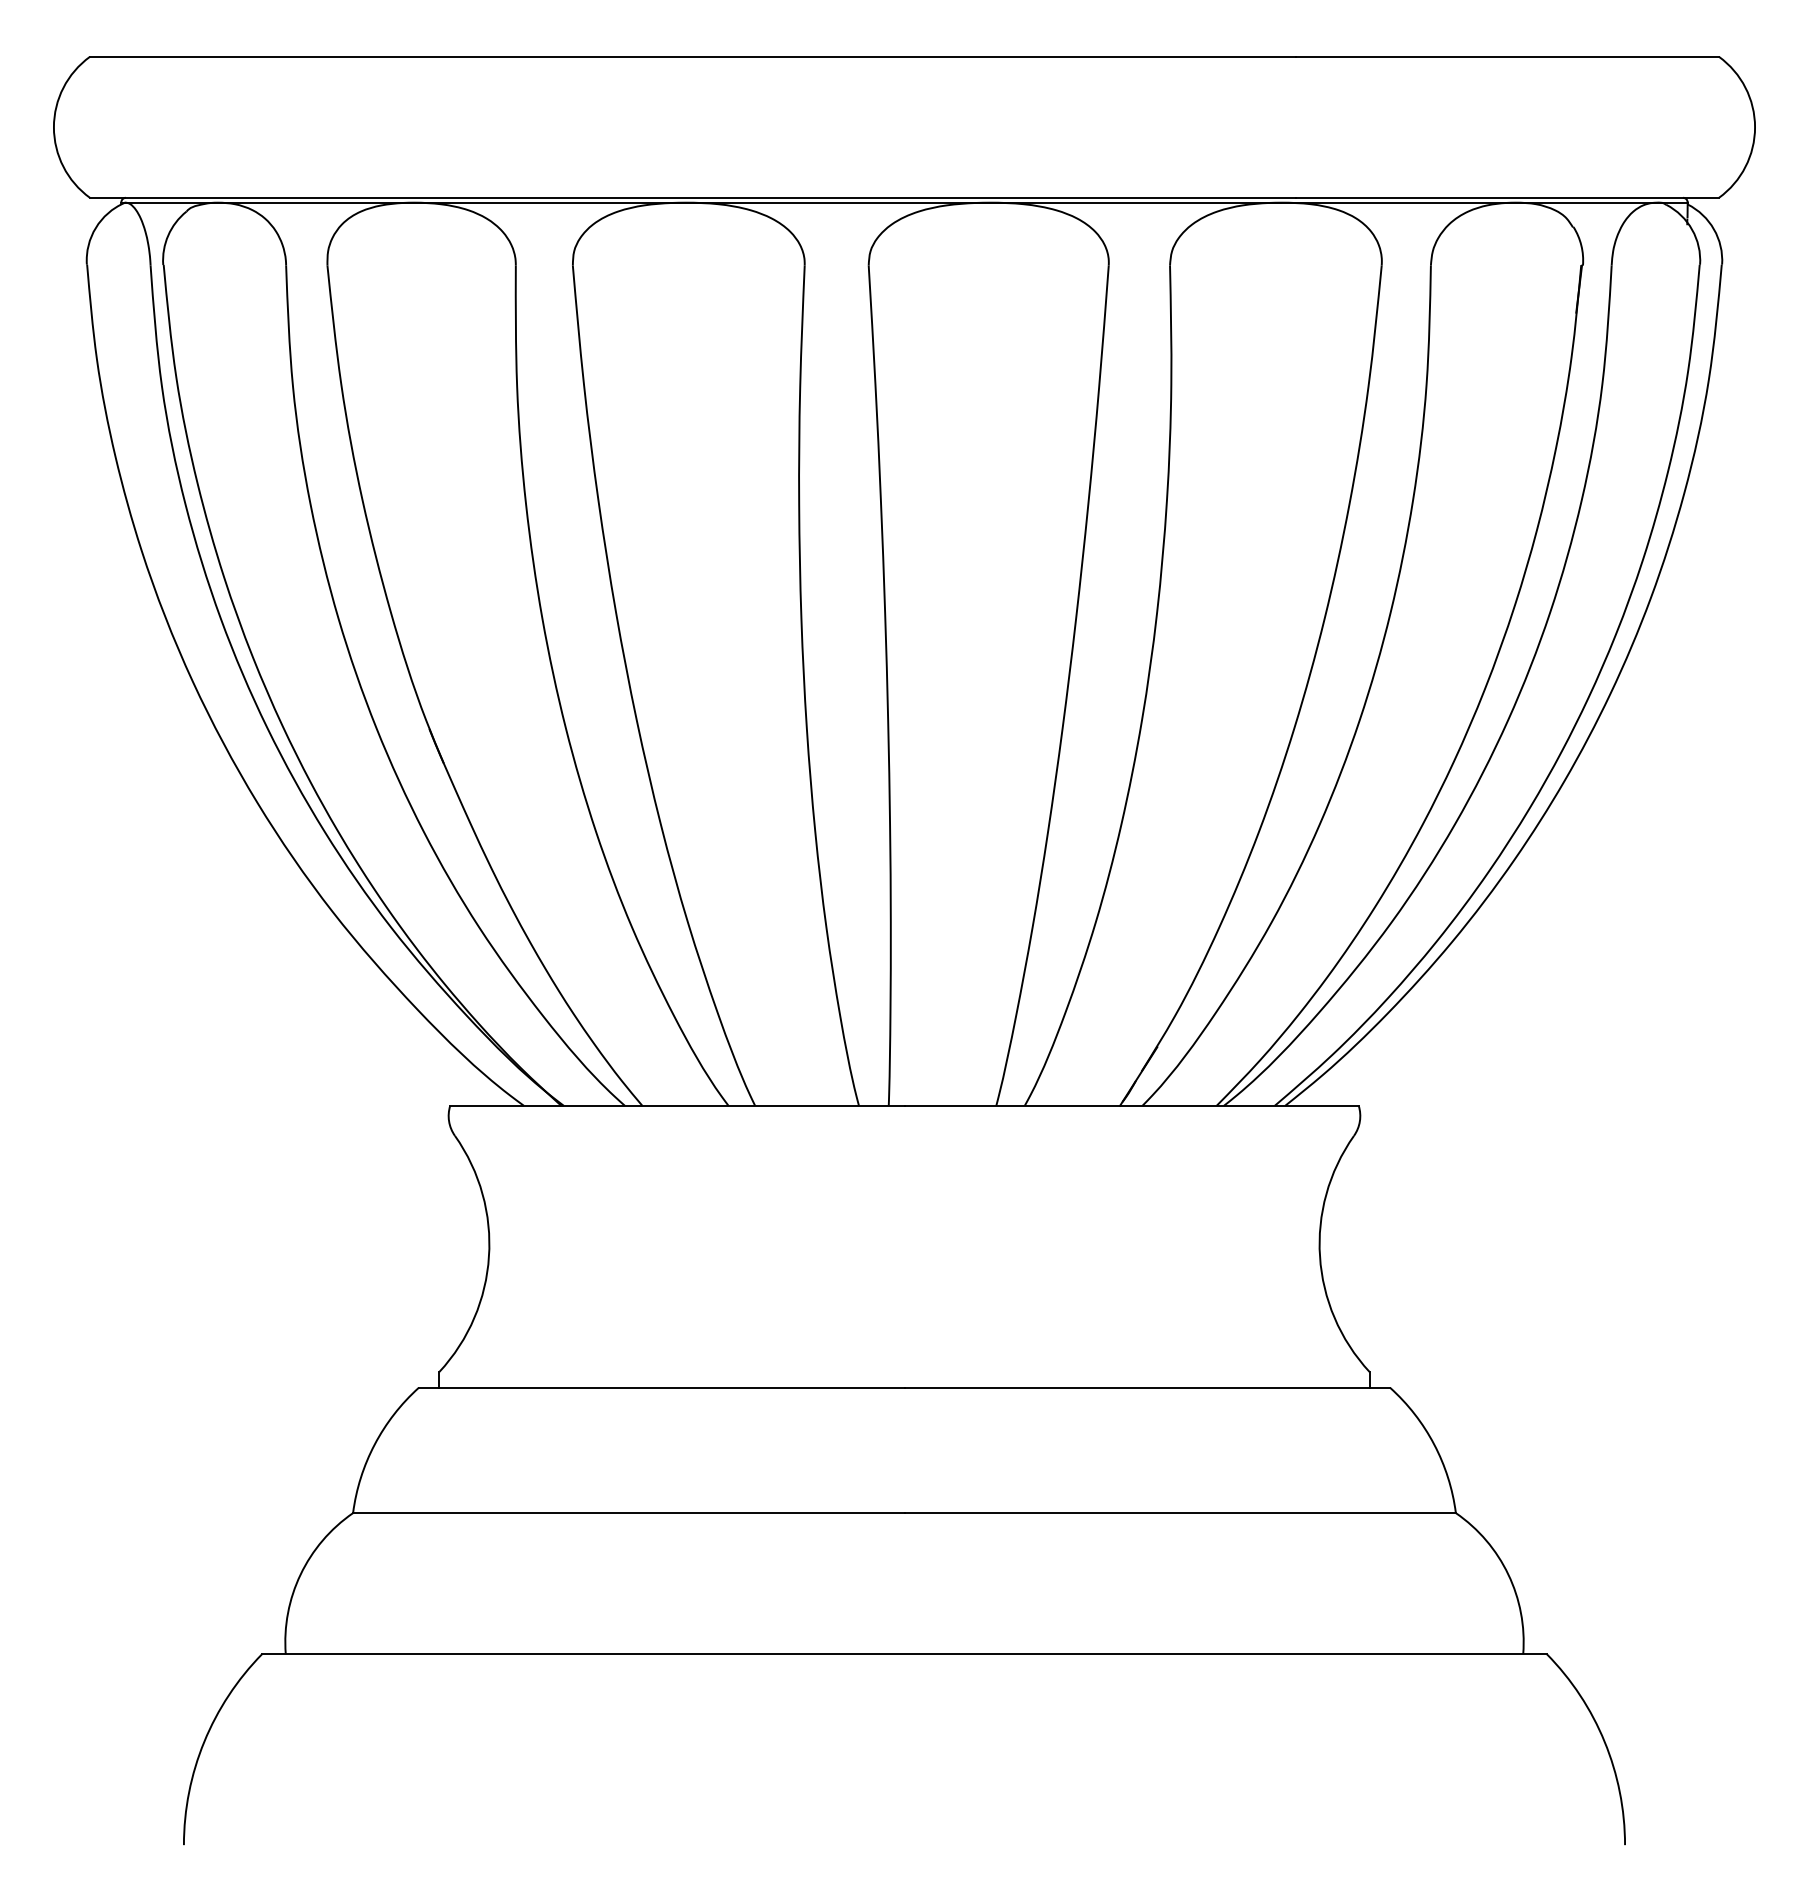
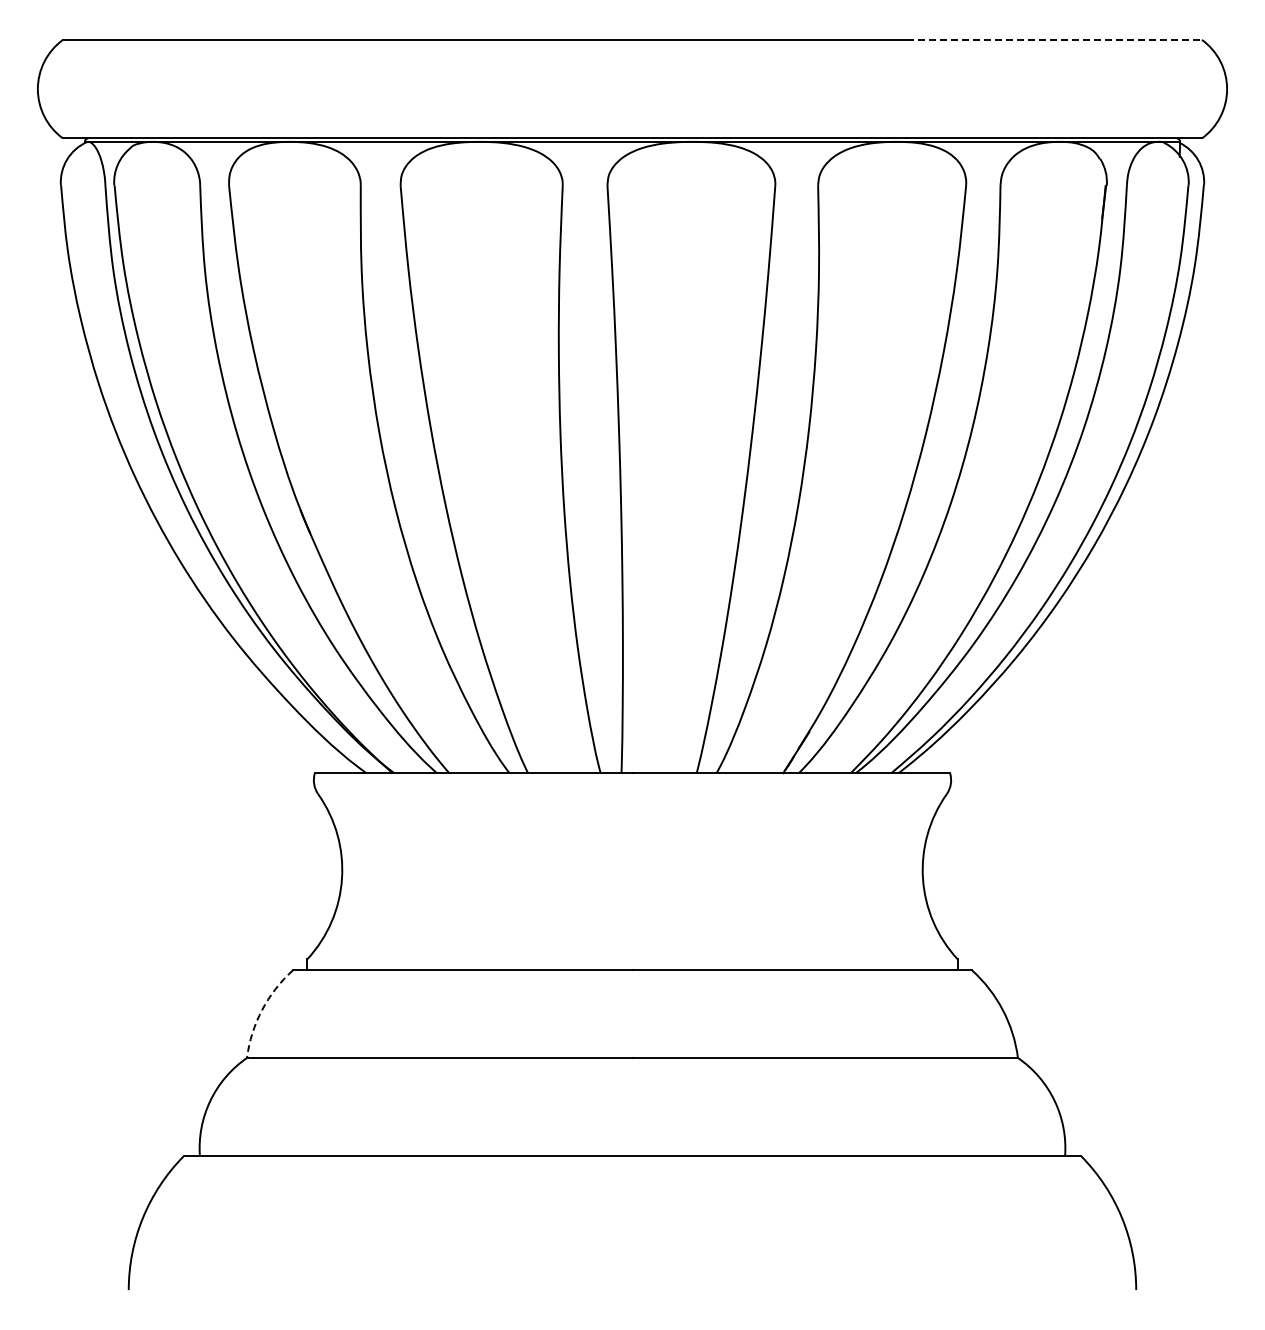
line: (1508, 56) -> (1054, 39), solid -> dashed
arc: (375, 1445) -> (262, 1010), solid -> dashed

